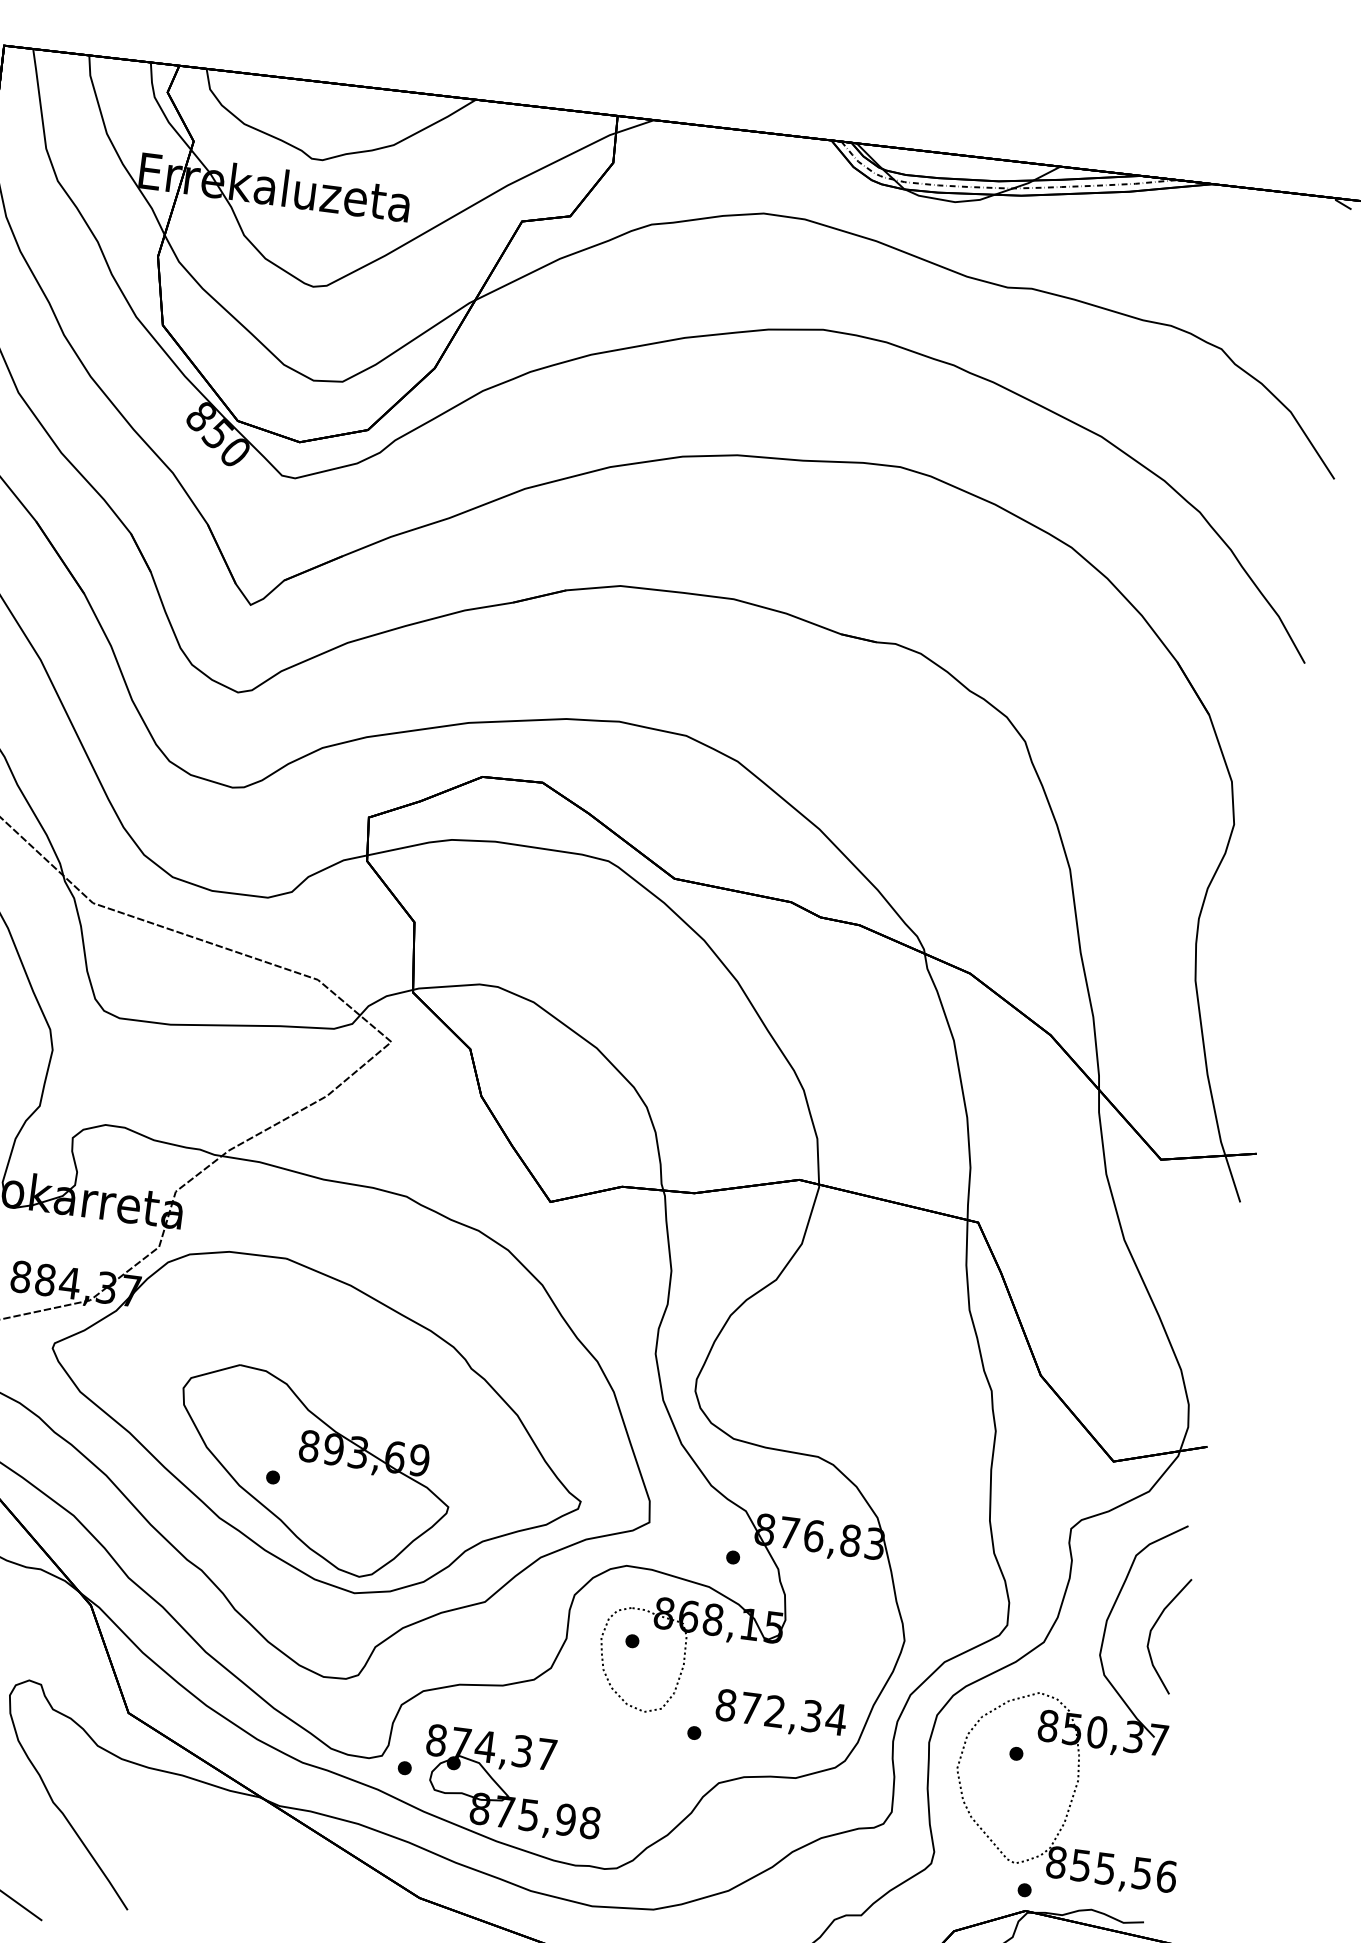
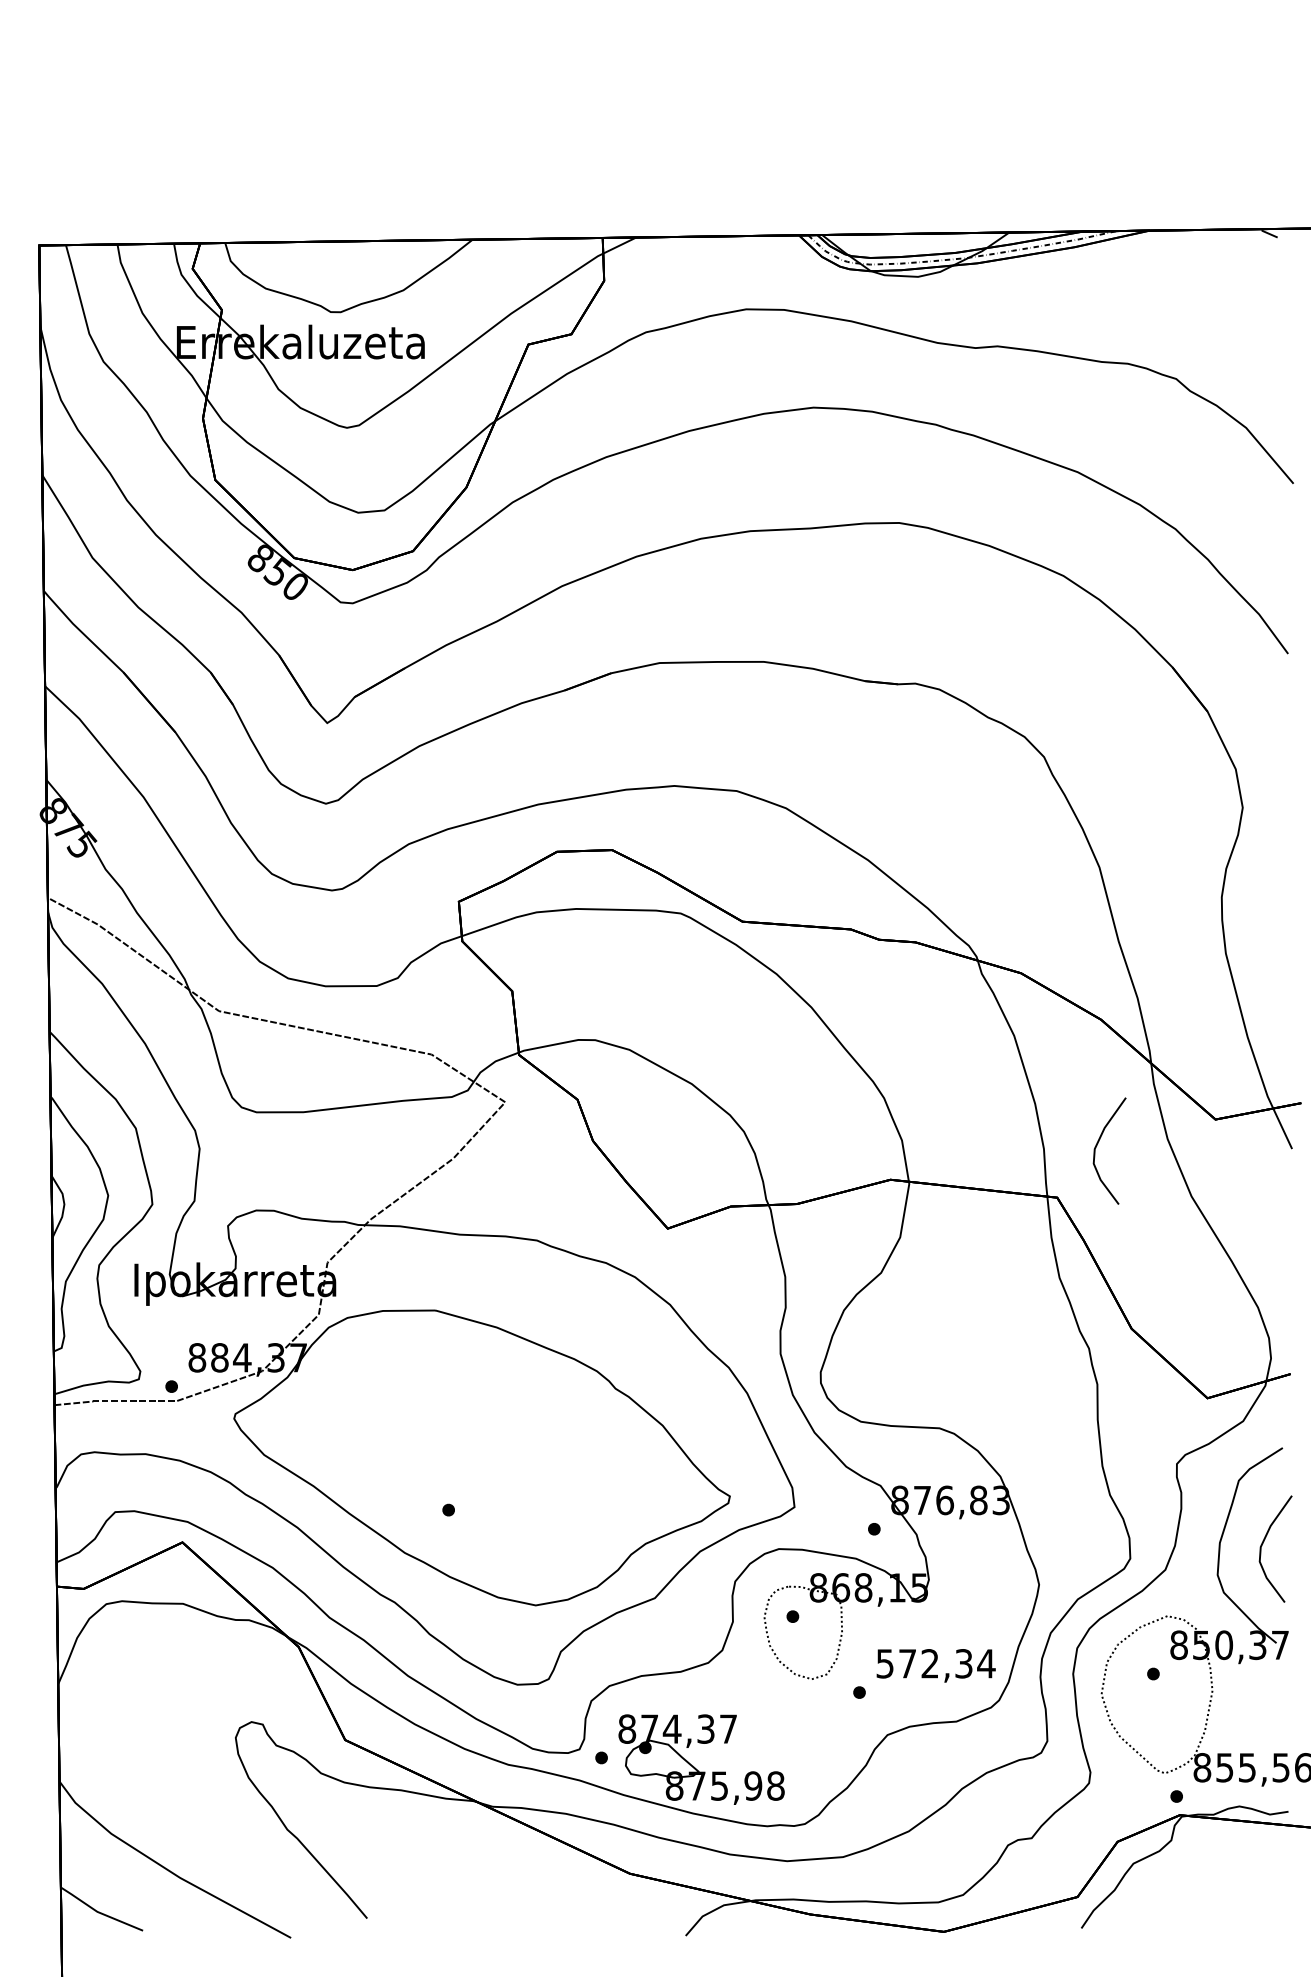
curve: (1029, 1171) -> (1097, 1145), added
part: (312, 1471) -> (483, 1500), removed
text: (725, 1704) -> (884, 1663), 872,34 -> 572,34

